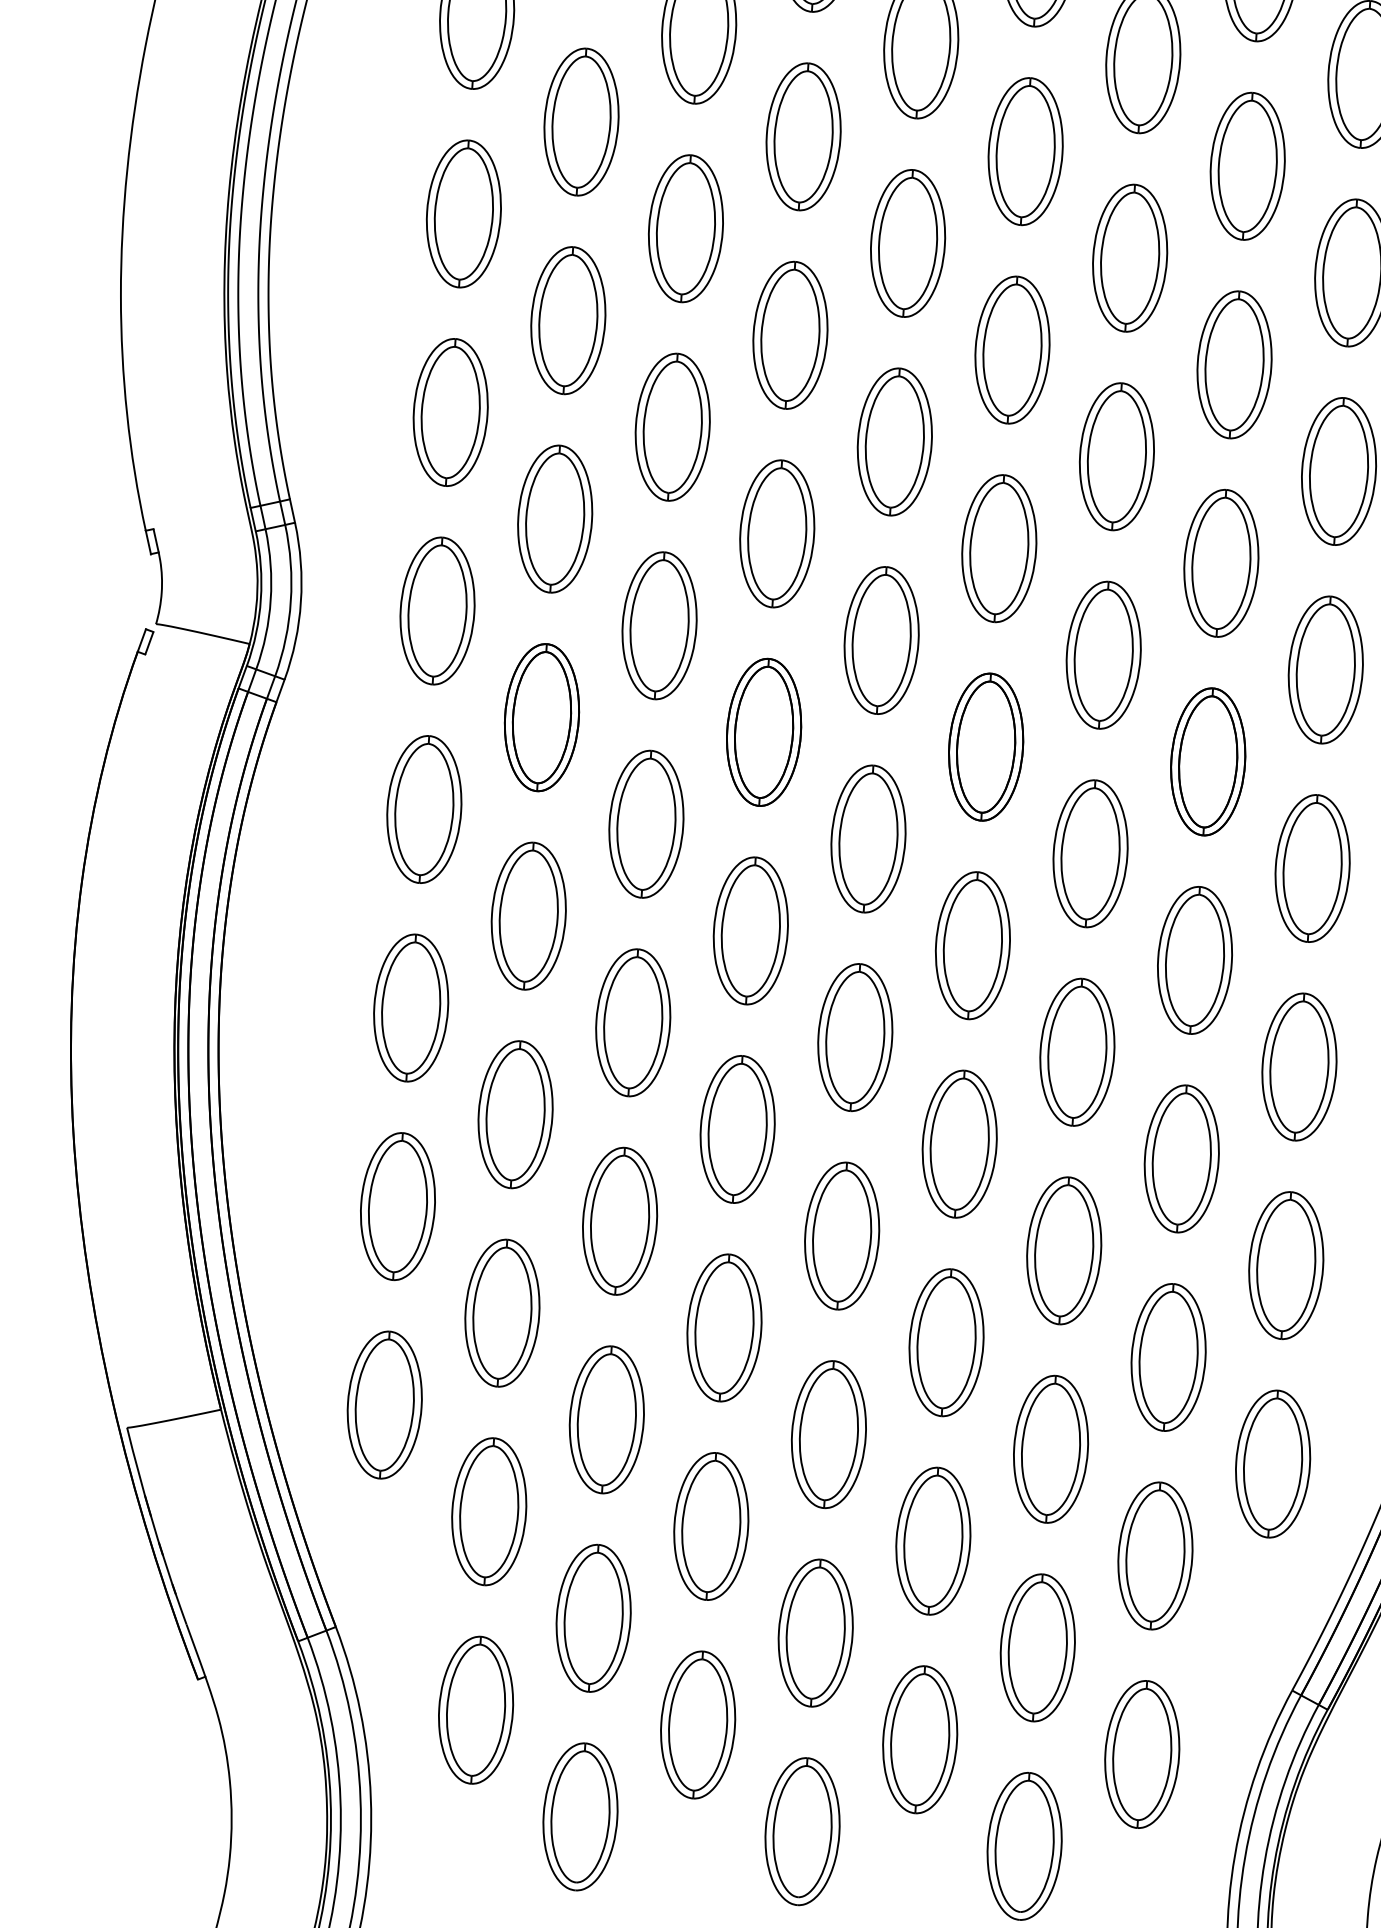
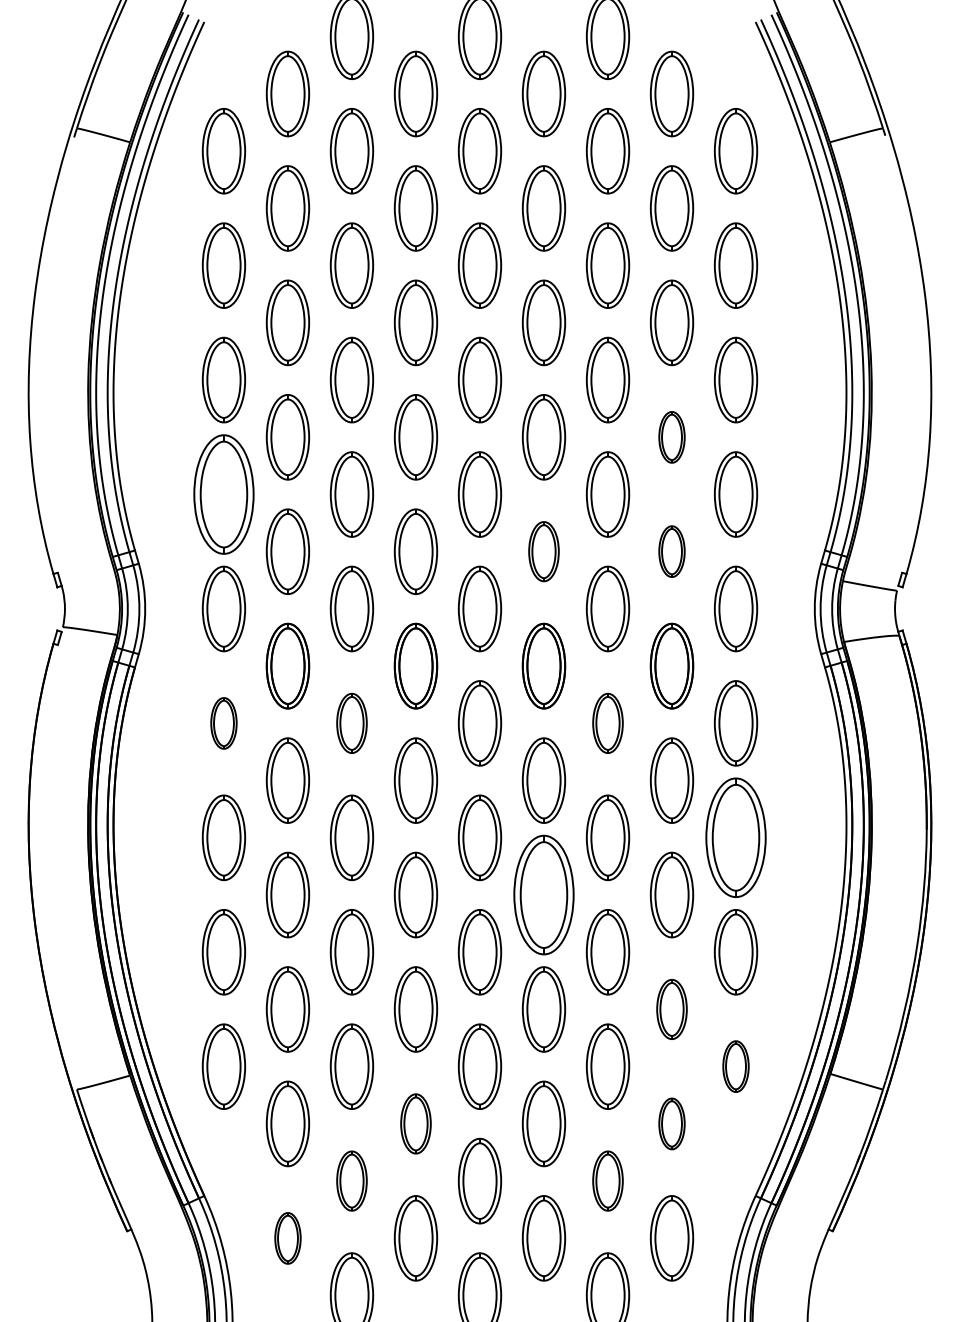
part: (1233, 365) -> (671, 437), size x0.6
part: (449, 412) -> (223, 494), size x1.4
part: (998, 548) -> (543, 551), size x0.7
part: (1220, 562) -> (671, 551), size x0.6
part: (423, 809) -> (223, 723), size x0.6
part: (645, 824) -> (351, 723), size x0.7
part: (1089, 853) -> (607, 723), size x0.7
part: (1298, 1066) -> (735, 837), size x1.4
part: (958, 1143) -> (543, 894), size x1.4
part: (1167, 1357) -> (671, 1009), size x0.7
part: (1272, 1463) -> (735, 1066), size x0.6
part: (710, 1525) -> (415, 1123), size x0.7
part: (1154, 1555) -> (671, 1123), size x0.6
part: (592, 1617) -> (351, 1180), size x0.7
part: (1037, 1646) -> (607, 1180), size x0.7
part: (475, 1710) -> (287, 1238), size x0.6

